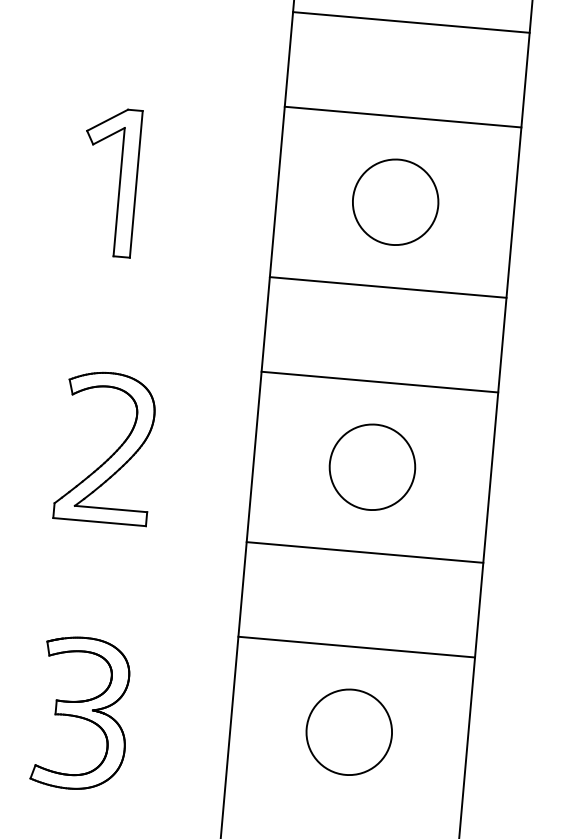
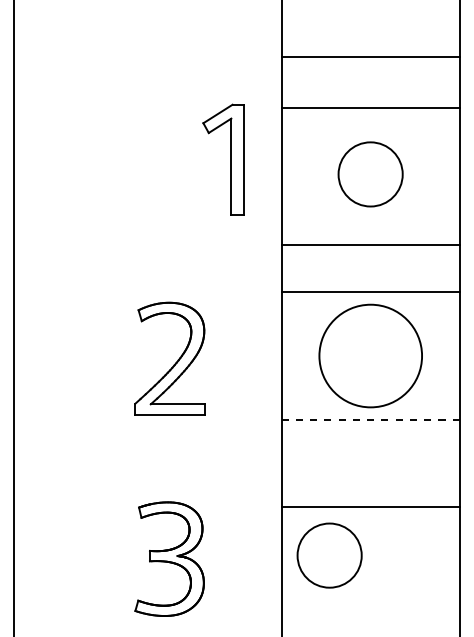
line: (411, 23) -> (370, 57), moved
line: (402, 117) -> (370, 108), moved
part: (118, 182) -> (230, 159), moved
circle: (395, 202) -> (370, 174), moved
line: (388, 287) -> (370, 244), moved
circle: (372, 466) -> (370, 355), size x1.6
line: (366, 552) -> (371, 420), solid -> dashed
line: (356, 647) -> (370, 507), moved
circle: (349, 732) -> (329, 555), moved

